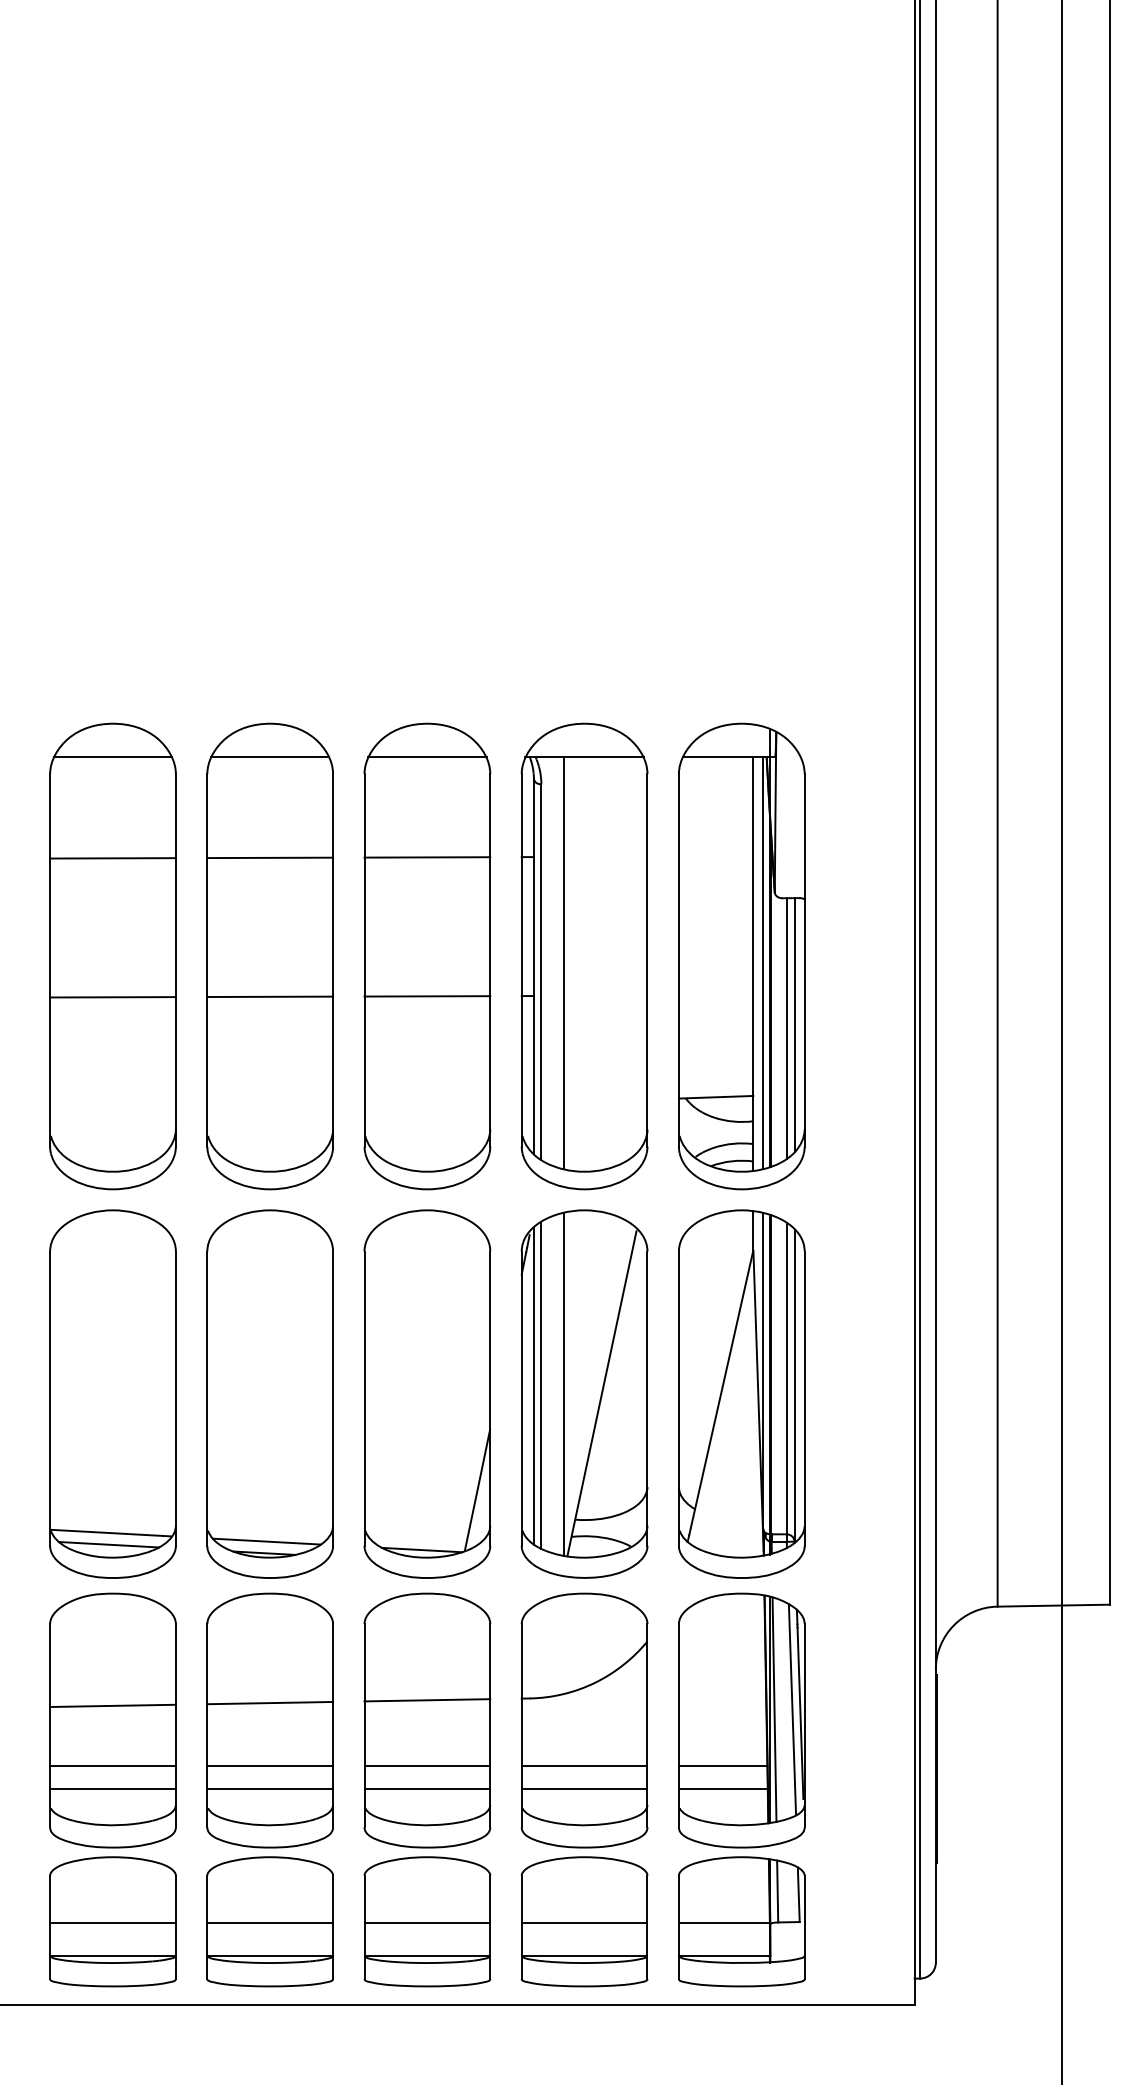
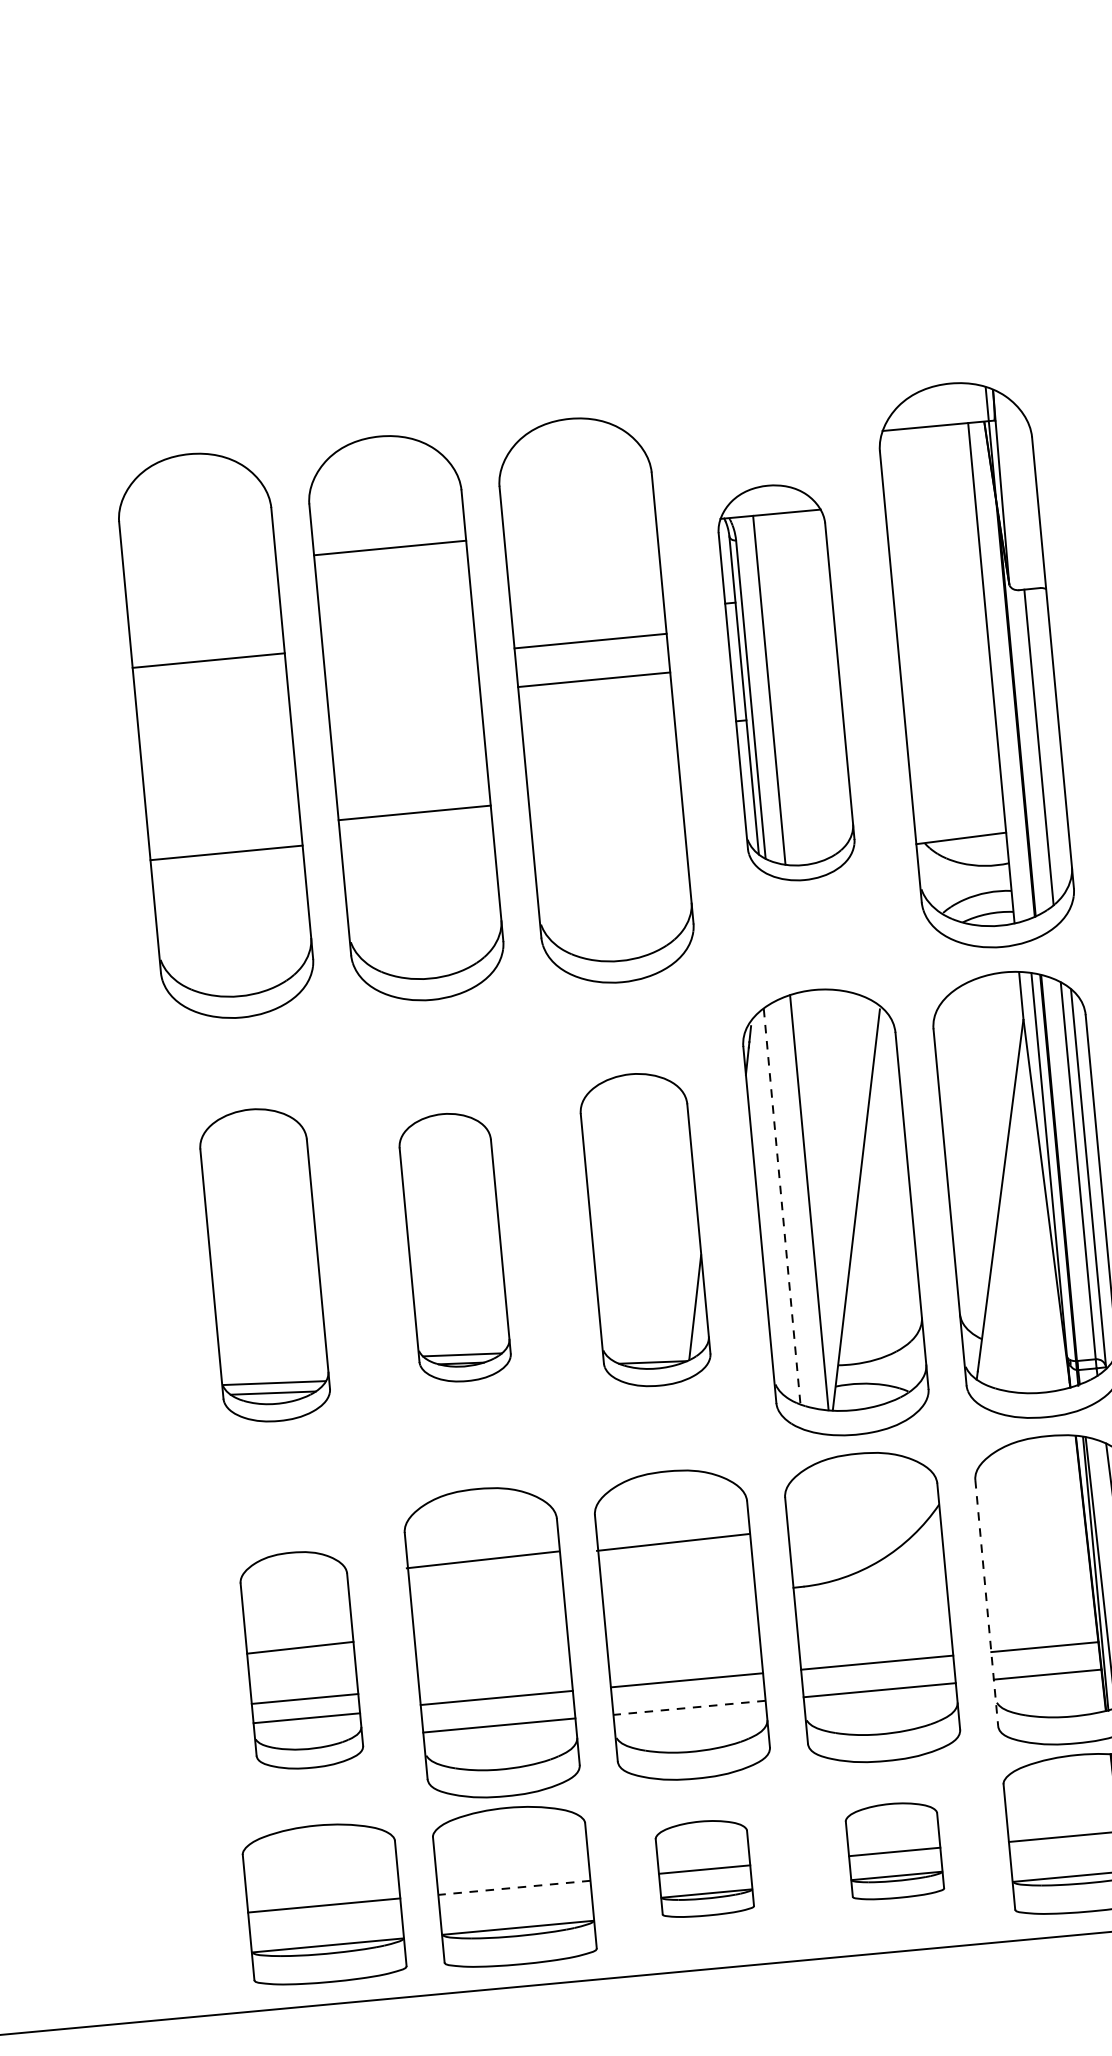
line: (112, 757) -> (192, 495), removed
line: (270, 757) -> (383, 477), removed
line: (427, 757) -> (573, 459), removed
line: (270, 857) -> (390, 547), moved
line: (427, 857) -> (590, 641), moved
line: (112, 858) -> (208, 660), moved
part: (584, 956) -> (786, 682), size x0.7
line: (763, 963) -> (1003, 671), removed
line: (270, 996) -> (415, 812), moved
line: (427, 996) -> (594, 679), moved
line: (112, 997) -> (225, 853), moved
line: (794, 1025) -> (1047, 742), removed
line: (533, 1385) -> (772, 1207), removed
line: (541, 1385) -> (782, 1206), solid -> dashed
part: (112, 1393) -> (264, 1264), size x0.7
part: (269, 1393) -> (454, 1246), size x0.6
part: (427, 1393) -> (645, 1229), size x0.7
line: (427, 1700) -> (673, 1542), moved
line: (270, 1702) -> (483, 1559), moved
part: (112, 1720) -> (300, 1660), size x0.7
line: (678, 1725) -> (986, 1602), solid -> dashed
line: (427, 1789) -> (689, 1708), solid -> dashed
part: (427, 1921) -> (704, 1868), size x0.6
part: (584, 1921) -> (894, 1850), size x0.6
line: (270, 1923) -> (514, 1888), solid -> dashed

